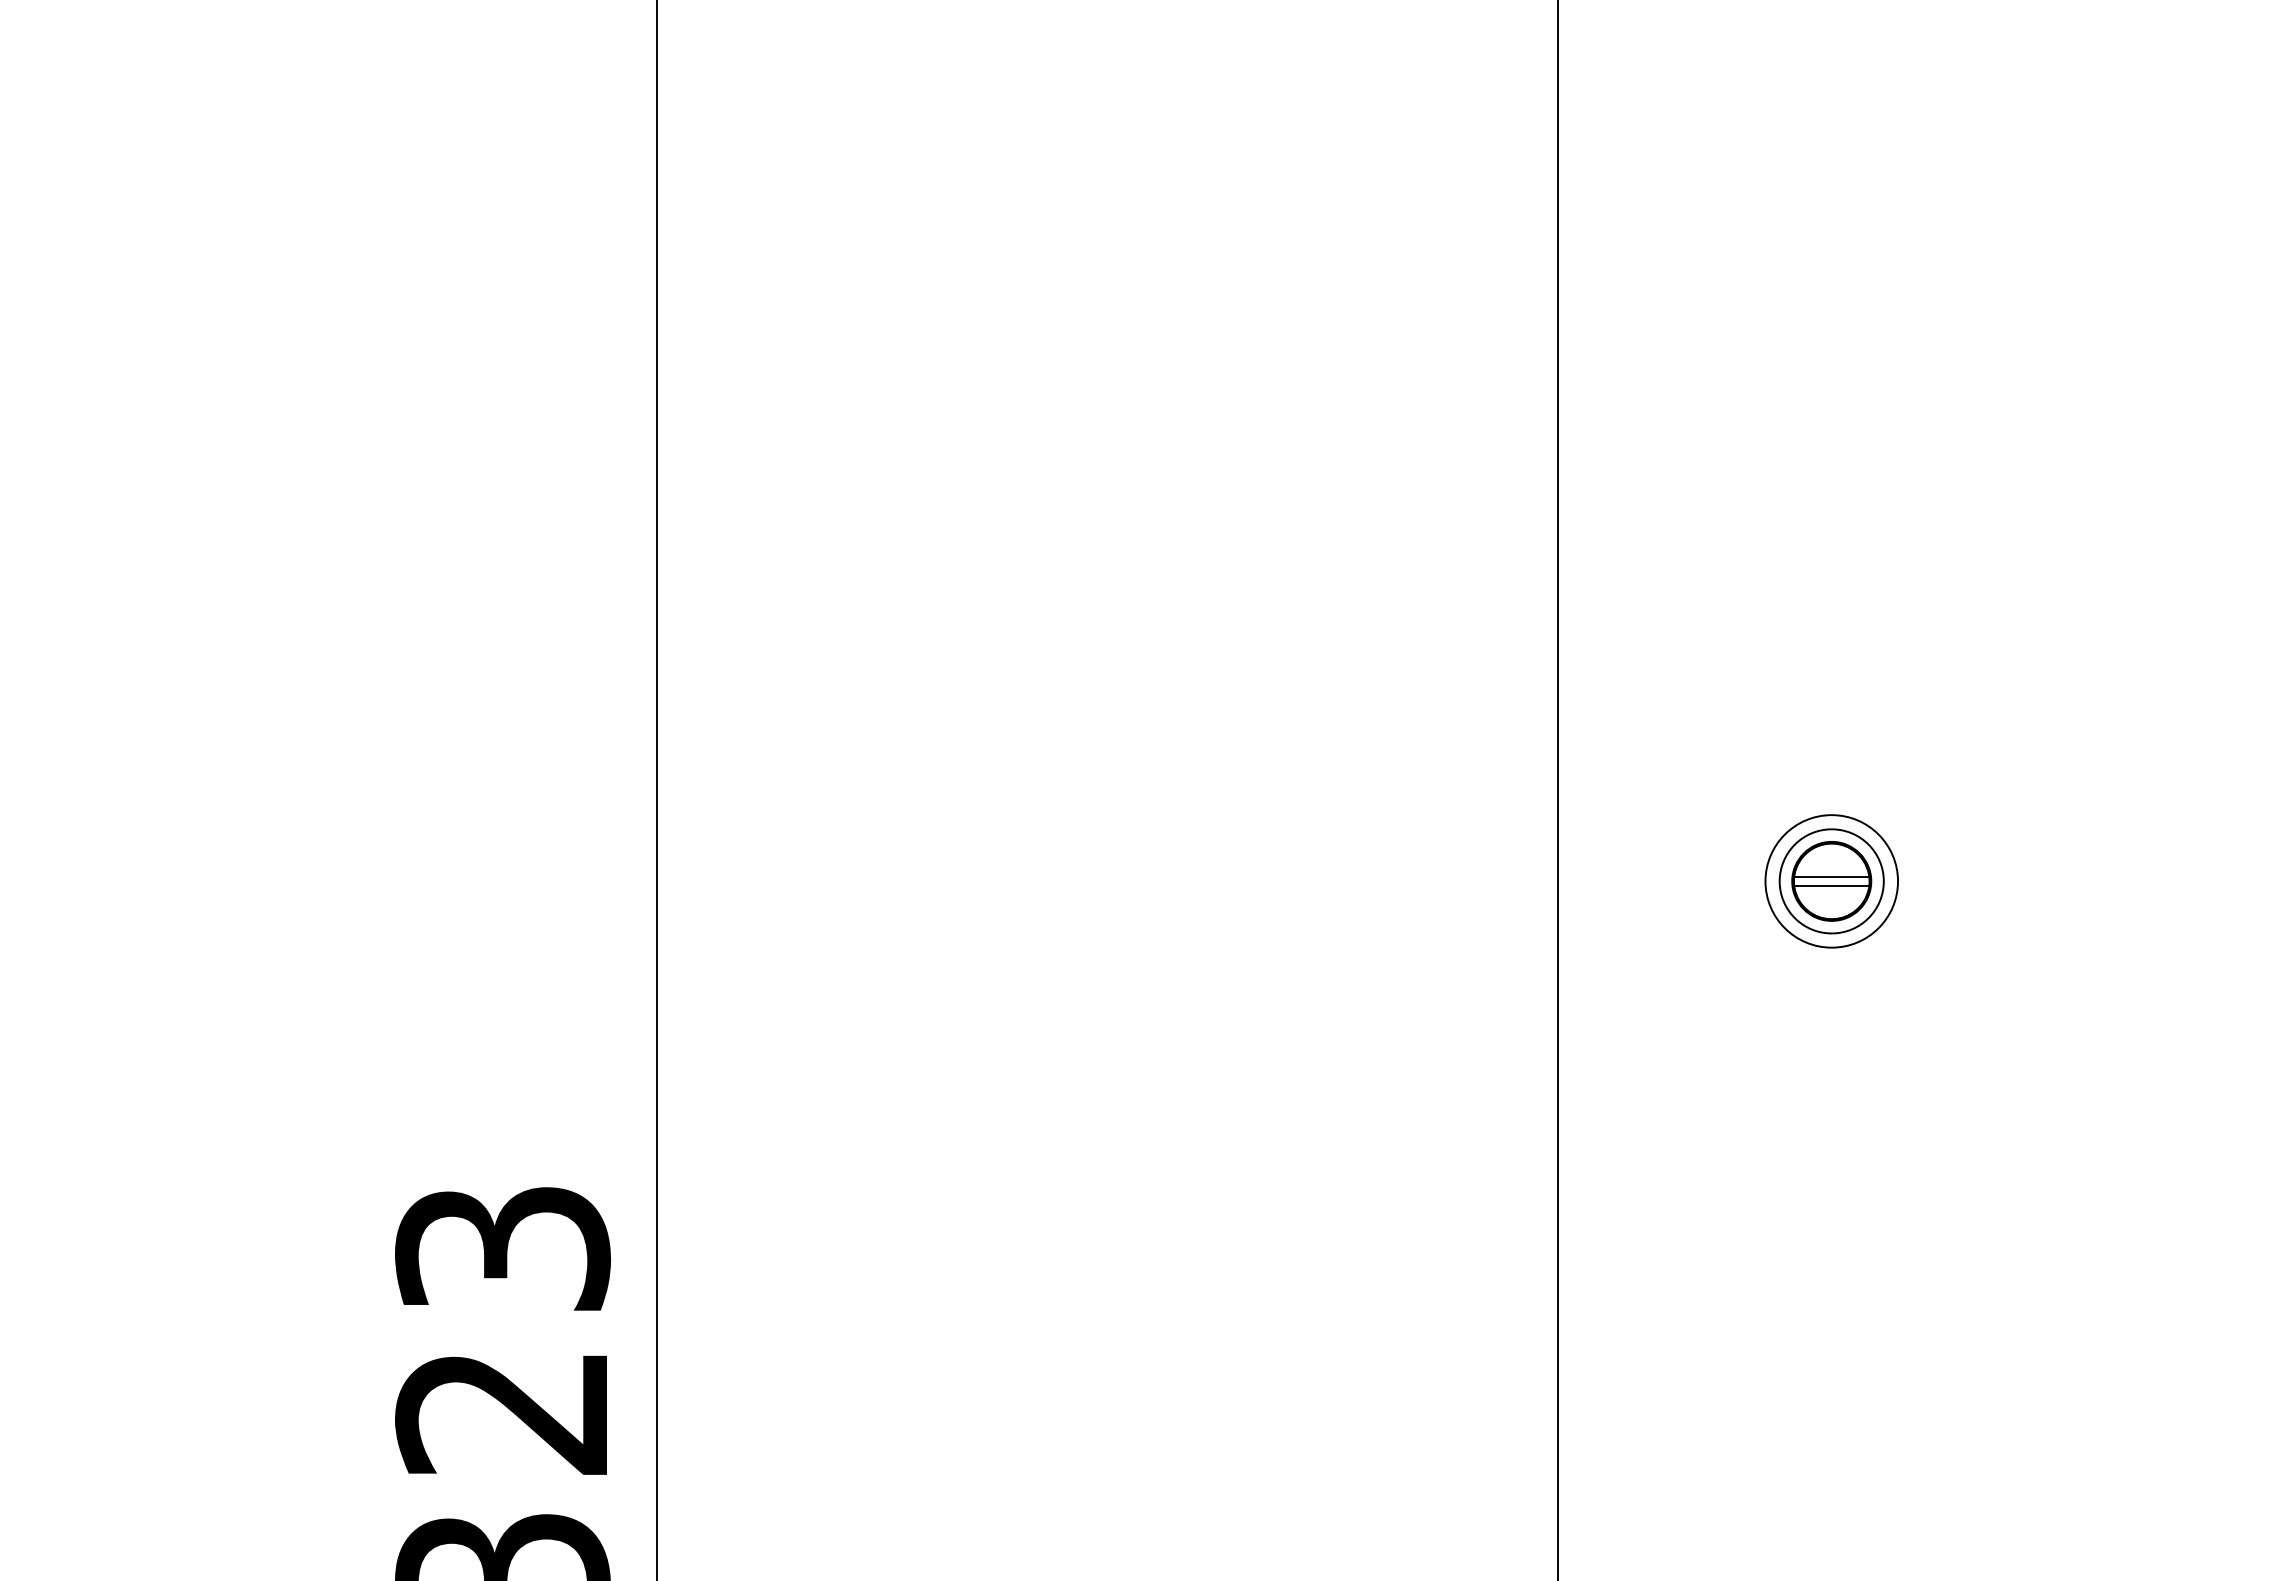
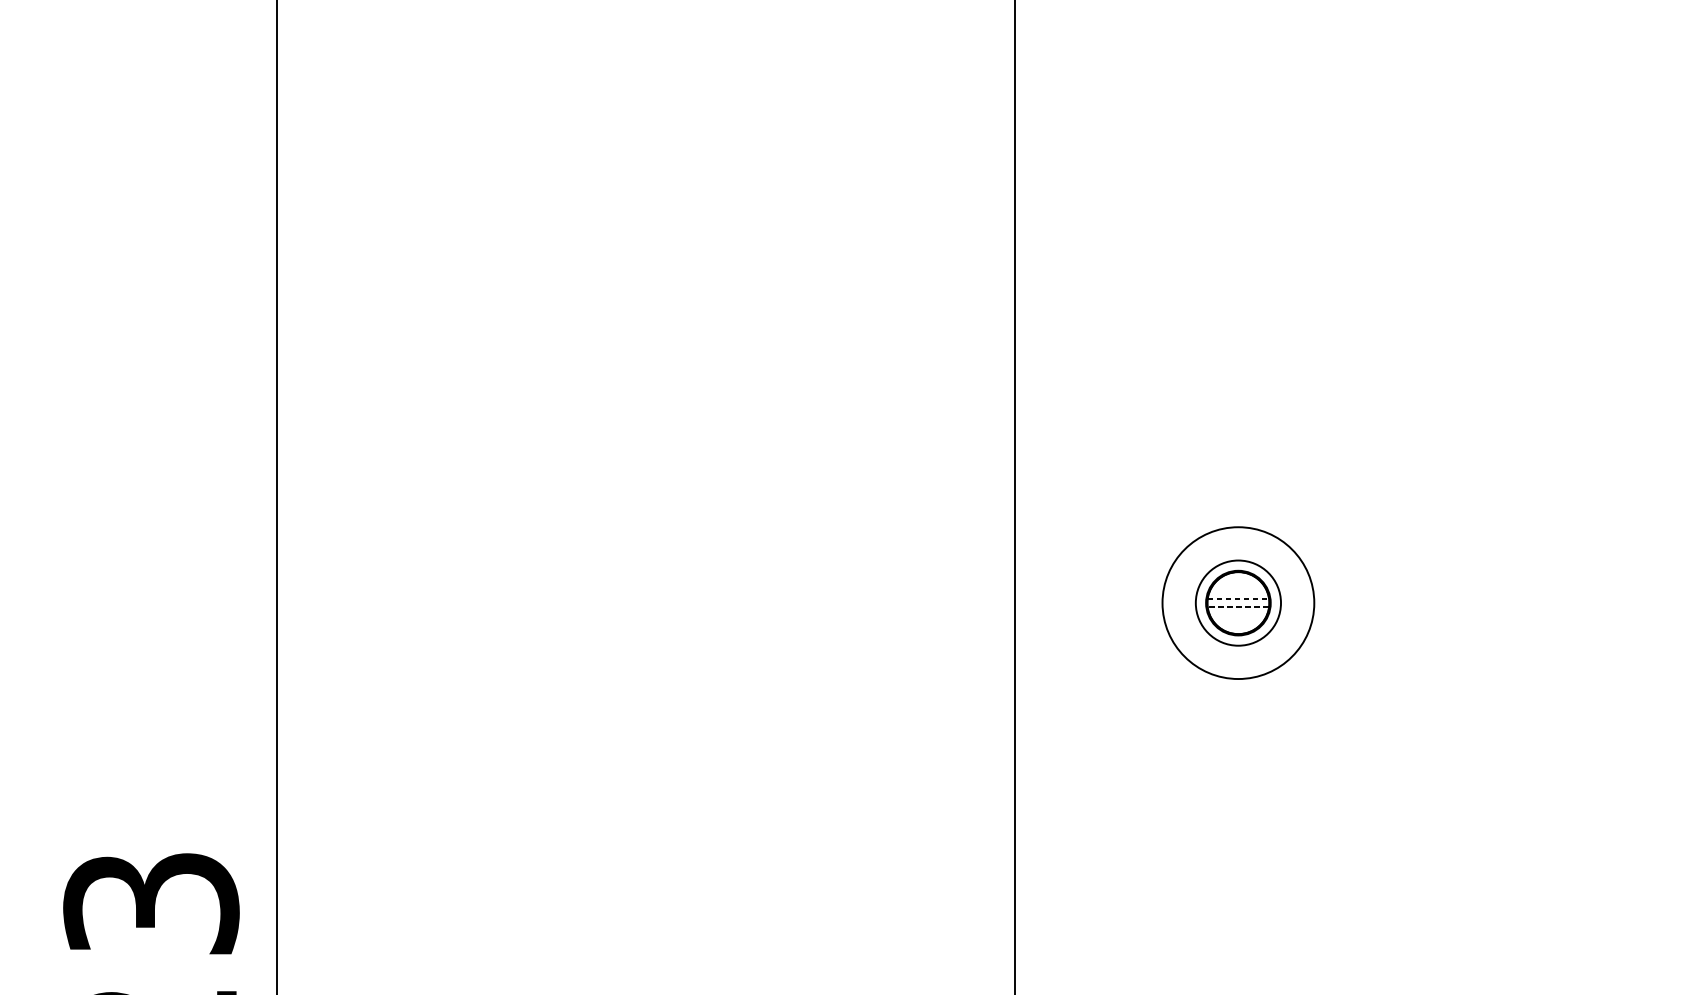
line: (1831, 876) -> (1238, 599), solid -> dashed
circle: (1831, 881) -> (1238, 603), size x1.4
line: (1831, 886) -> (1238, 607), solid -> dashed

